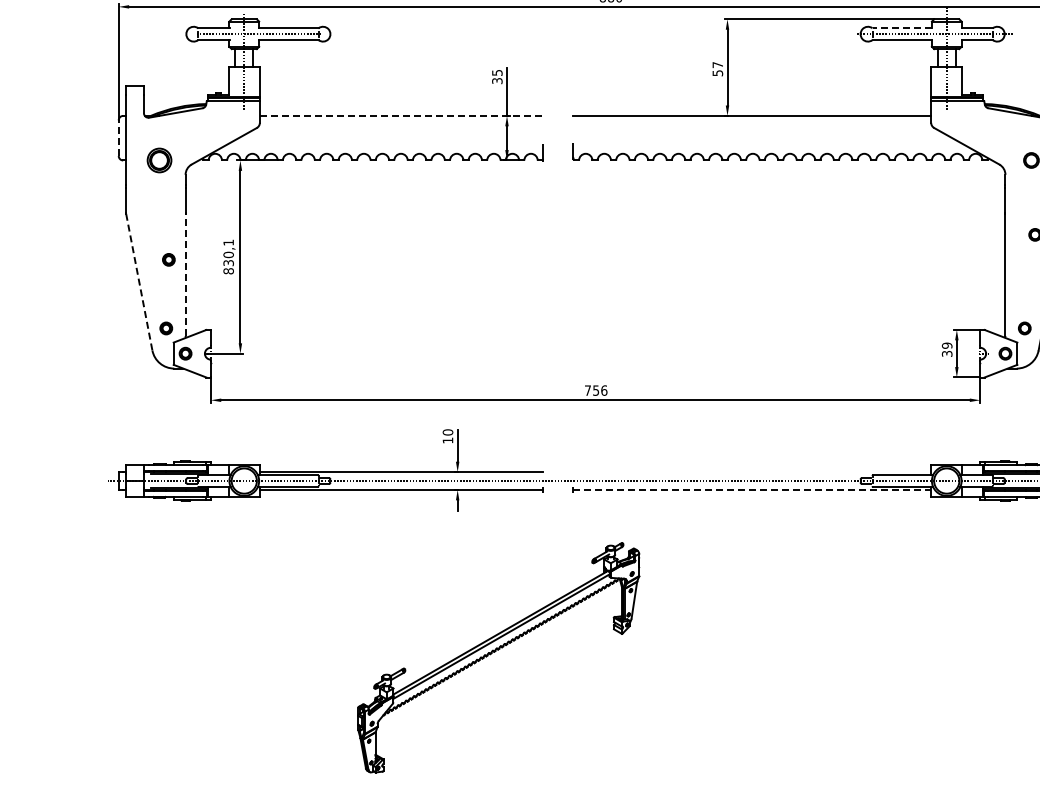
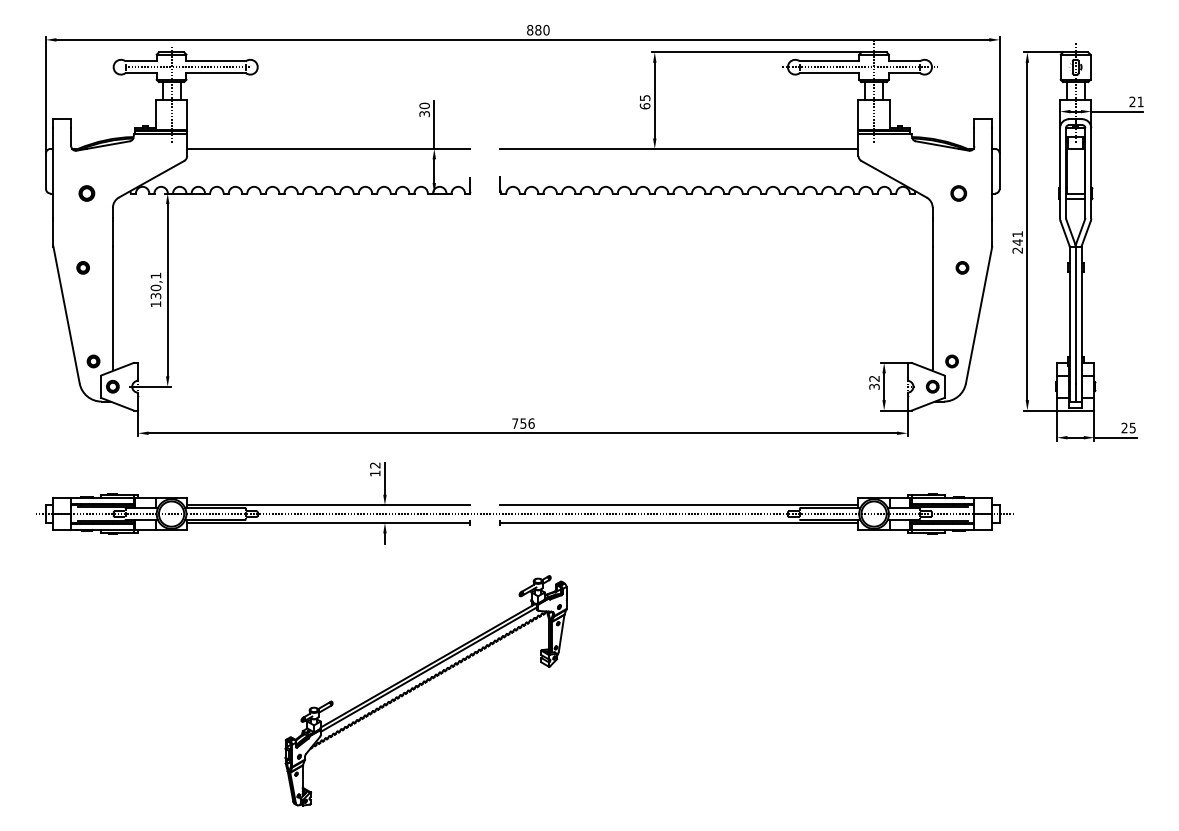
line: (902, 28) -> (829, 61), dashed -> solid
text: (717, 69) -> (644, 102), 57 -> 65
text: (497, 72) -> (424, 105), 35 -> 30
line: (401, 115) -> (328, 148), dashed -> solid
line: (119, 138) -> (46, 171), dashed -> solid
part: (159, 160) -> (86, 193), size x0.62
part: (168, 259) -> (82, 267), moved
text: (228, 271) -> (155, 304), 830,1 -> 130,1
line: (185, 274) -> (112, 307), dashed -> solid
line: (139, 282) -> (66, 315), dashed -> solid
text: (947, 345) -> (874, 378), 39 -> 32
text: (448, 432) -> (375, 465), 10 -> 12
line: (752, 472) -> (679, 505), added
line: (752, 489) -> (679, 522), dashed -> solid

